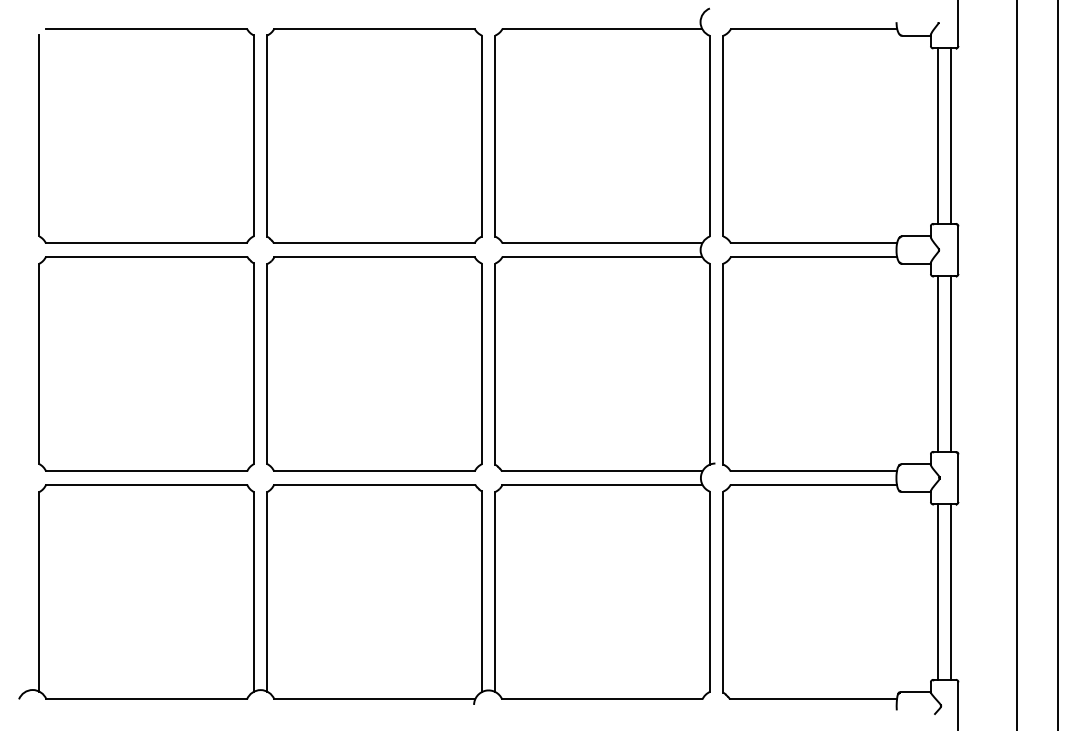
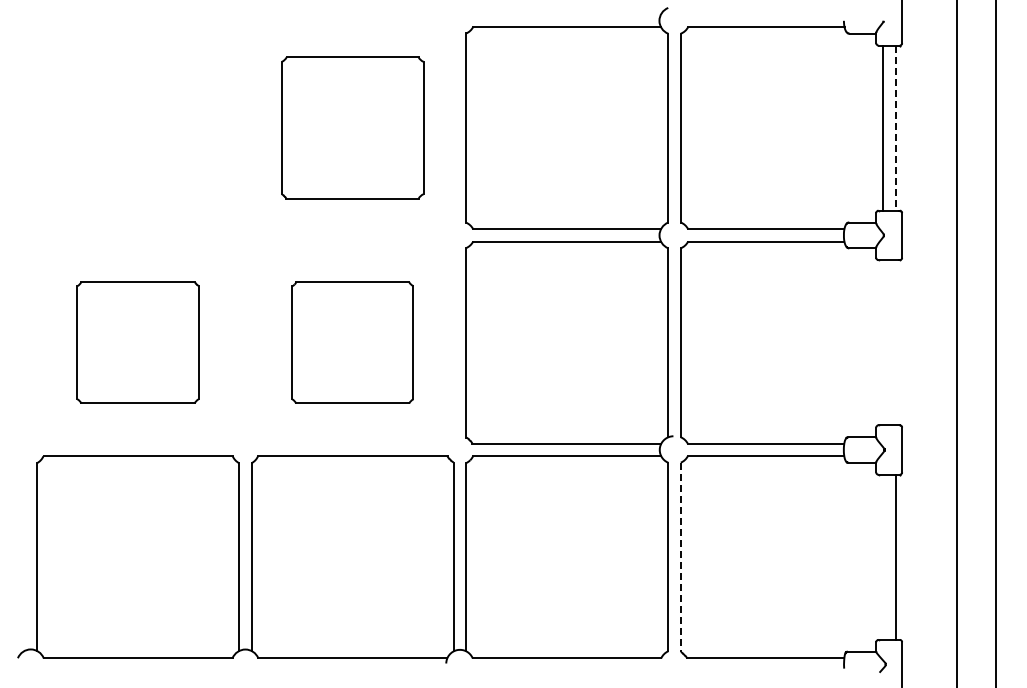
part: (146, 29) -> (137, 27), removed
part: (374, 135) -> (352, 127), size x0.7
line: (951, 136) -> (895, 128), solid -> dashed
part: (146, 363) -> (137, 342), size x0.6
part: (374, 363) -> (352, 342), size x0.6
line: (937, 363) -> (882, 342), removed
line: (951, 363) -> (895, 342), removed
line: (937, 591) -> (882, 556), removed
line: (722, 592) -> (680, 557), solid -> dashed

